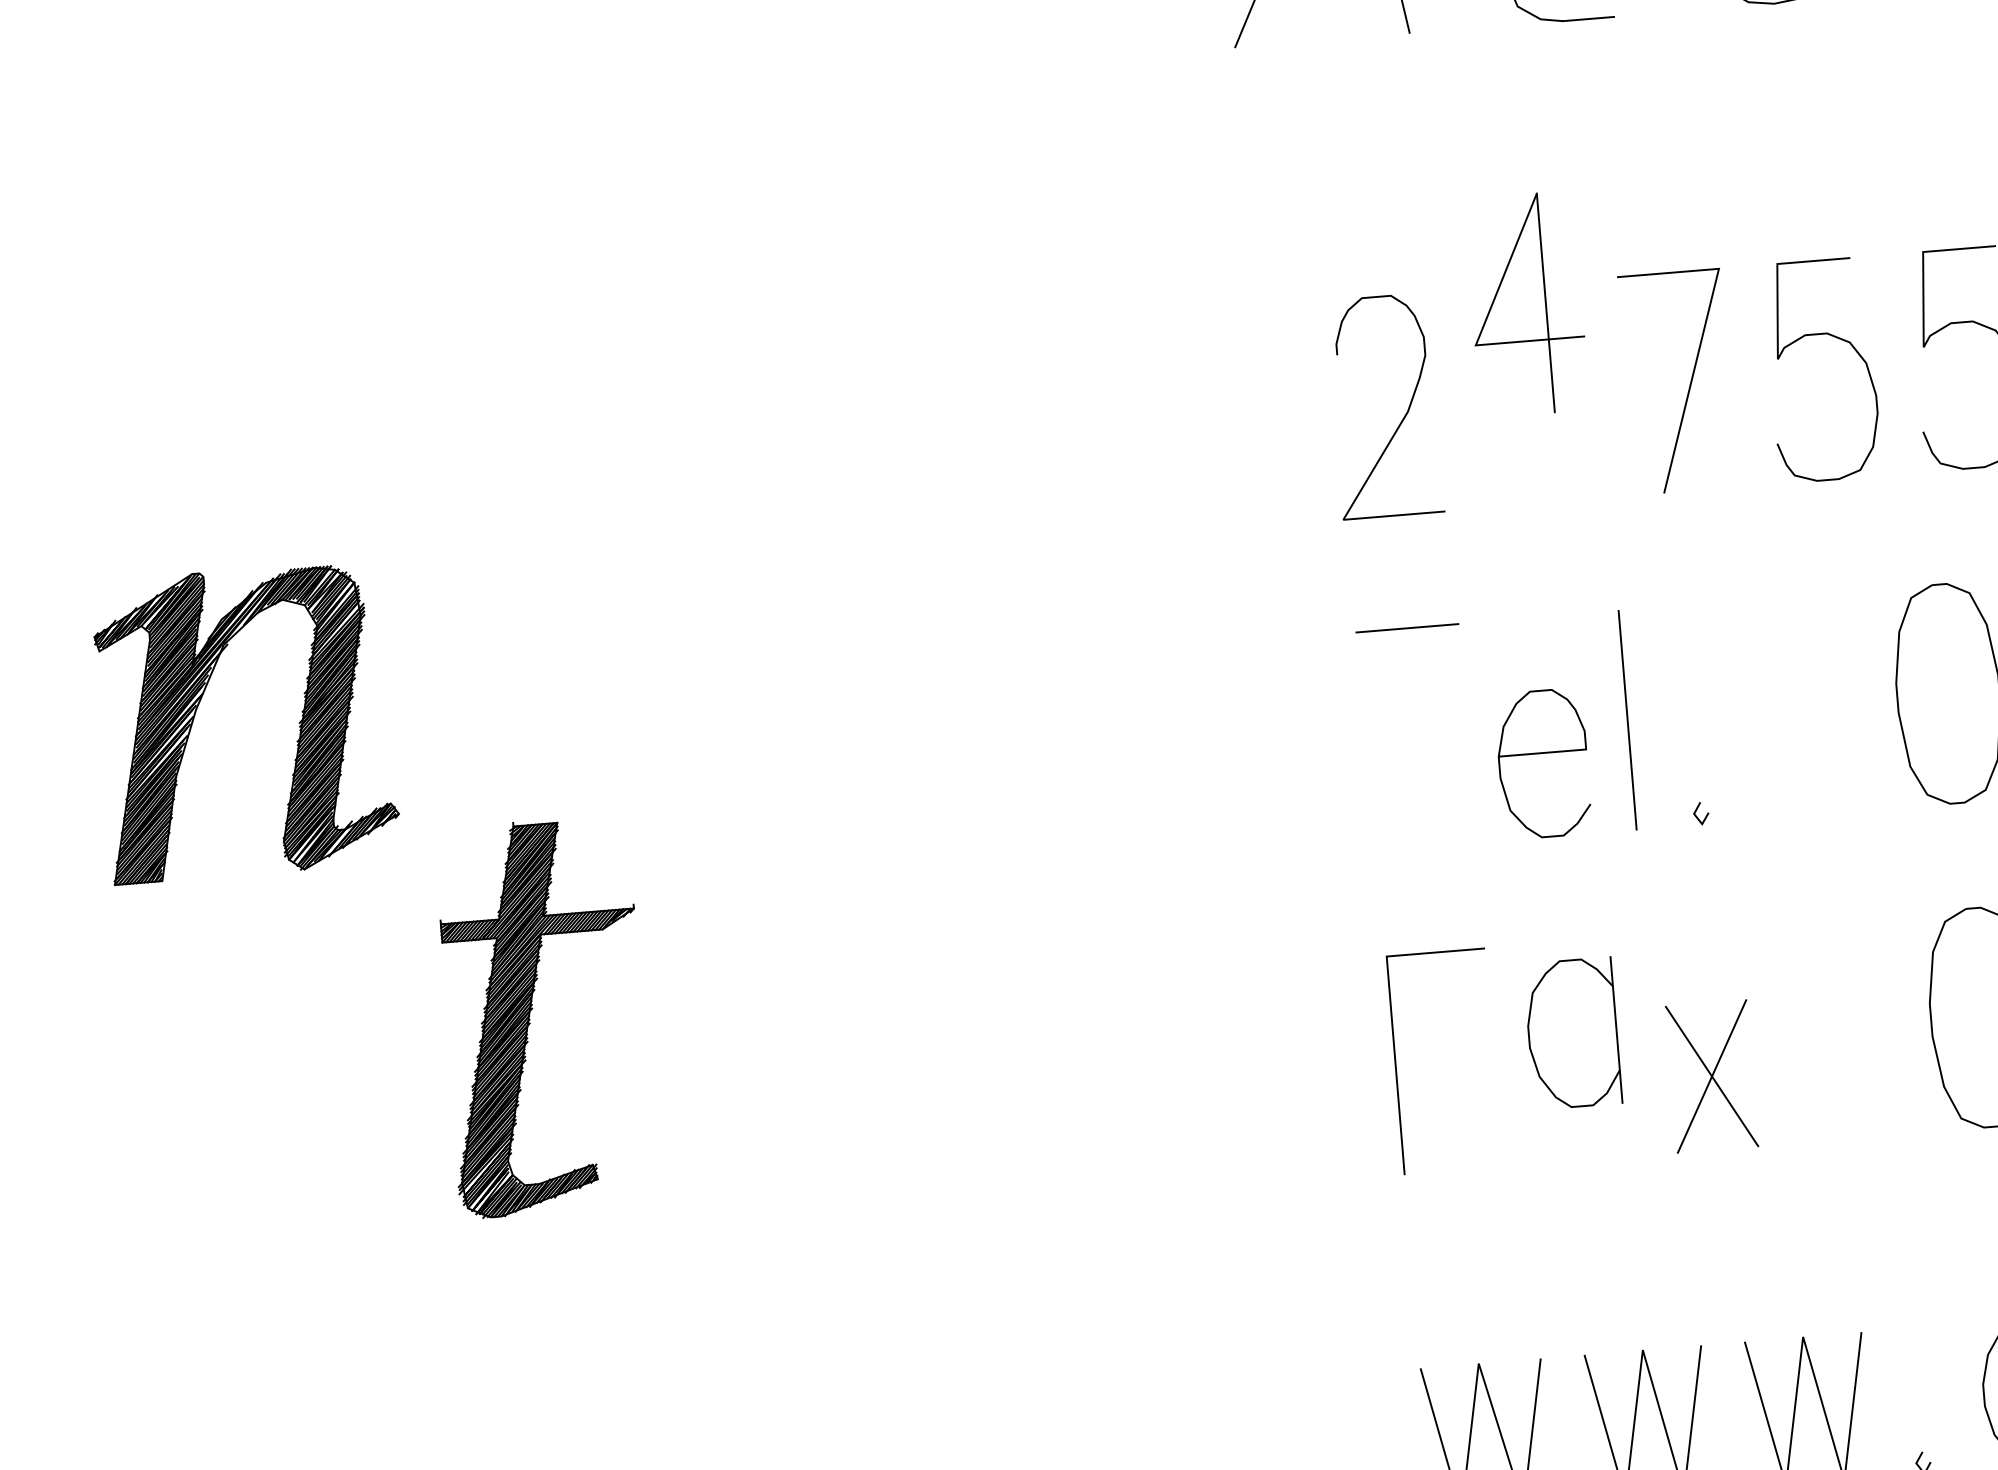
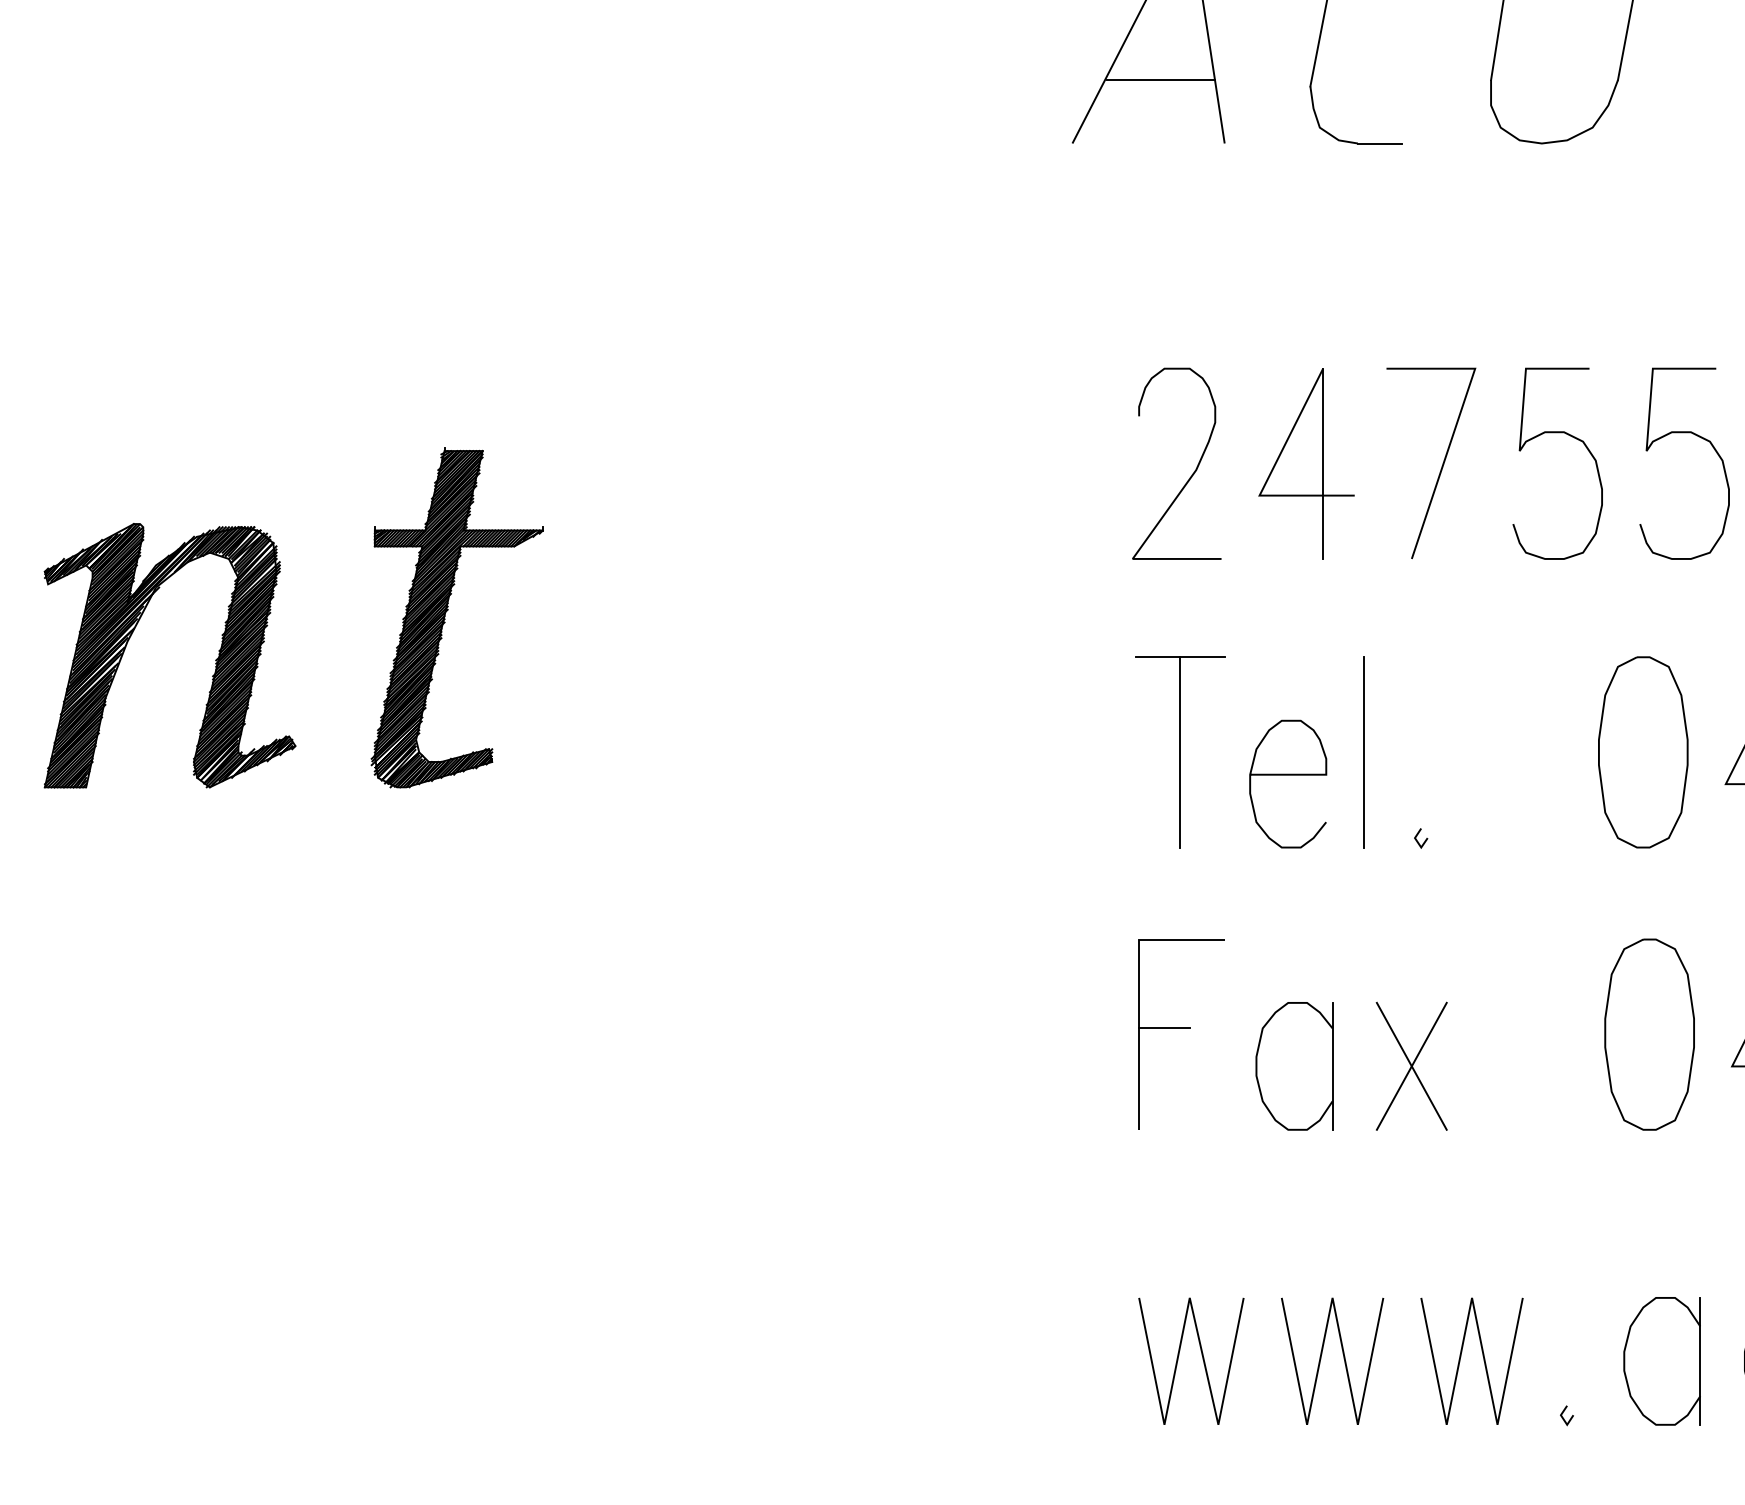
part: (1526, 304) -> (1306, 463), moved
line: (1416, 737) -> (1180, 752), added
part: (533, 1009) -> (448, 610), moved
part: (1572, 1033) -> (1294, 1066), moved
line: (1424, 1056) -> (1164, 1028), added

